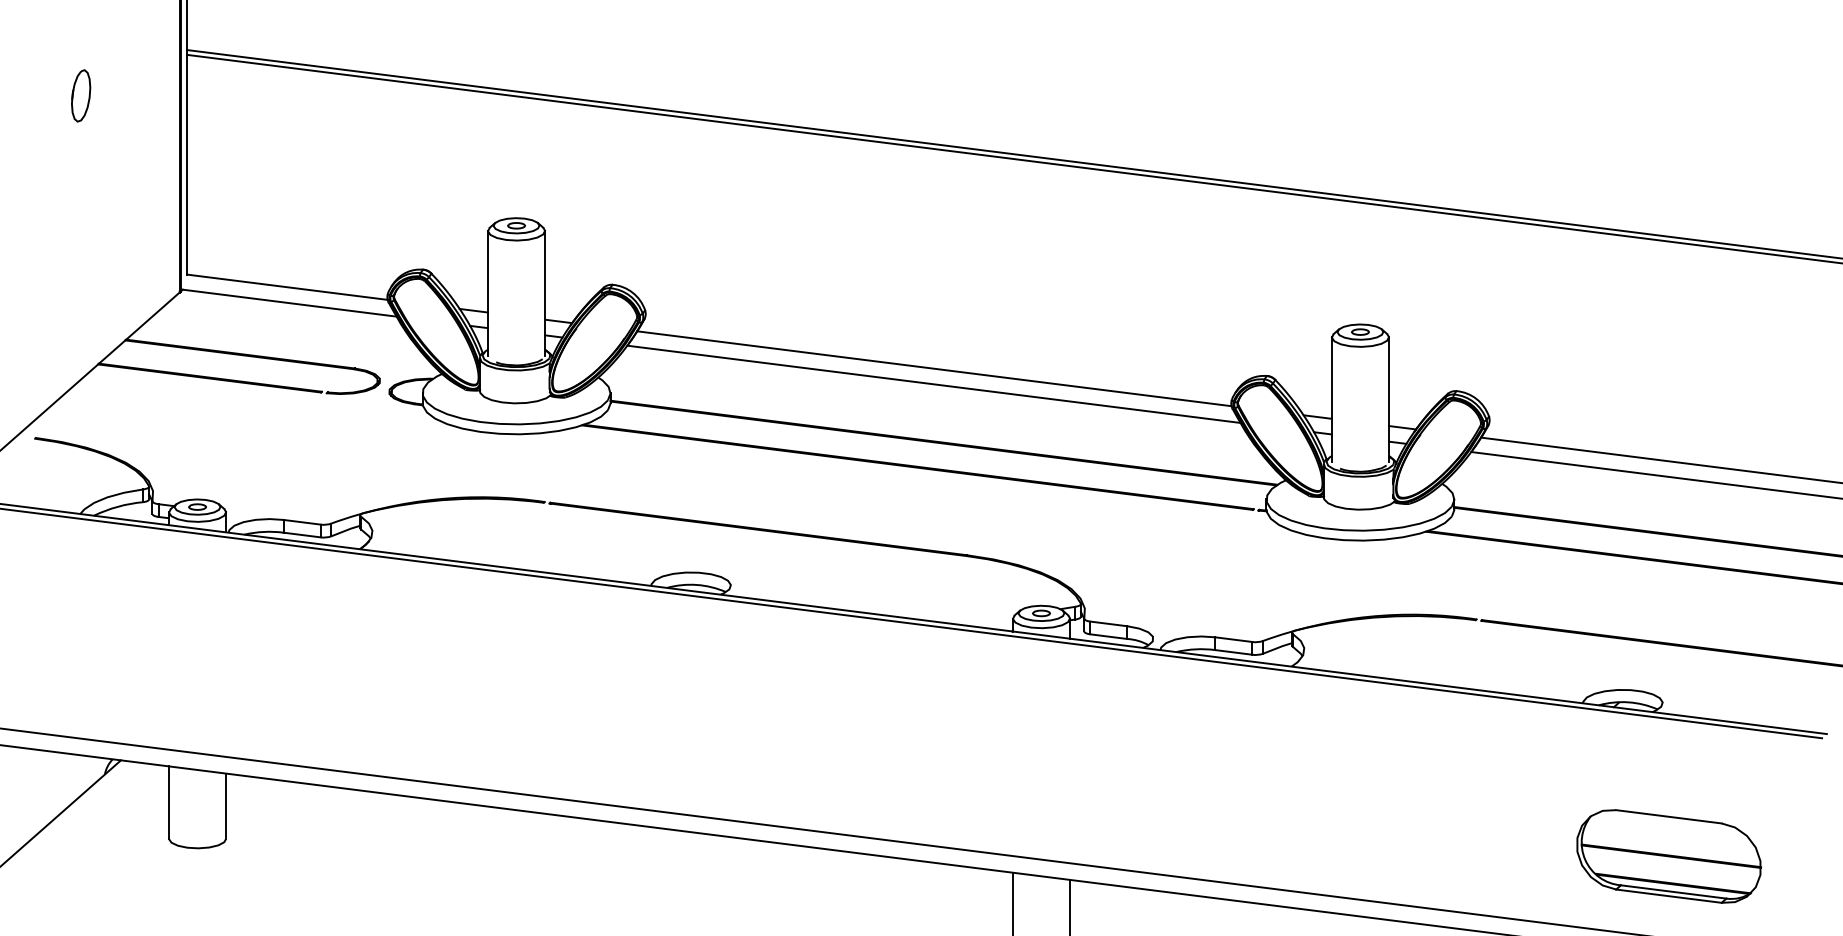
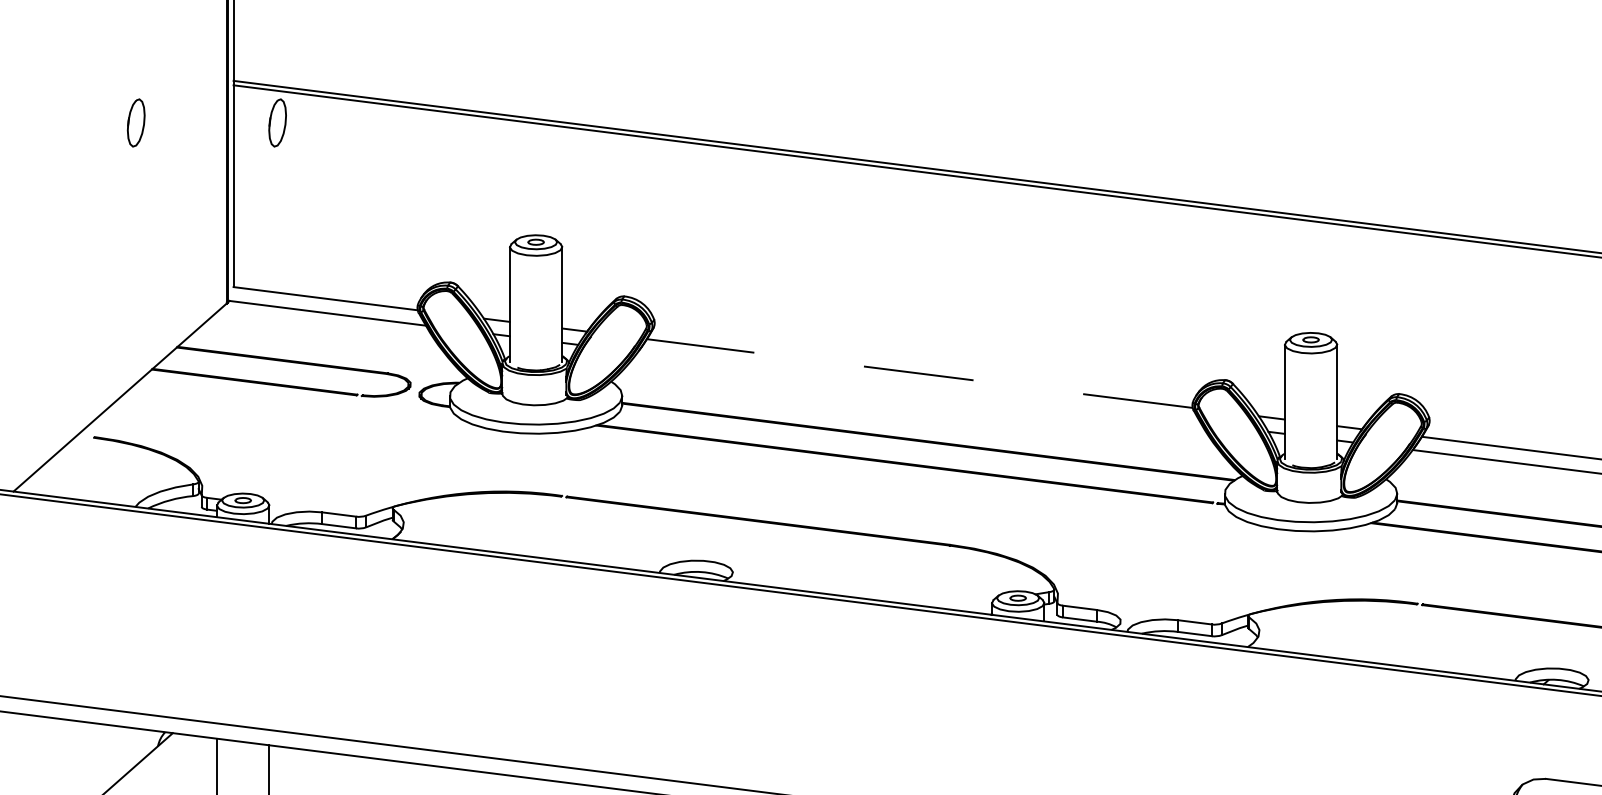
part: (235, 95) -> (278, 122), added
line: (934, 368) -> (919, 373), solid -> dashed
line: (933, 384) -> (918, 388), removed

